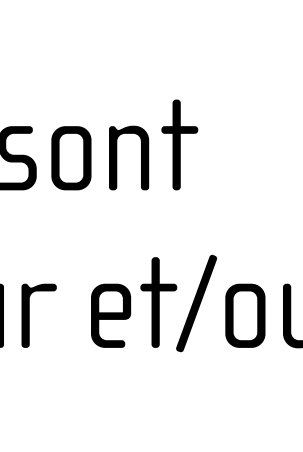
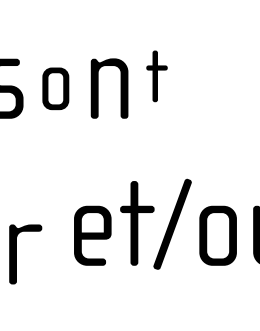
part: (179, 144) -> (156, 75), size x0.6
part: (71, 158) -> (55, 89), size x0.7
part: (29, 315) -> (16, 254), moved

